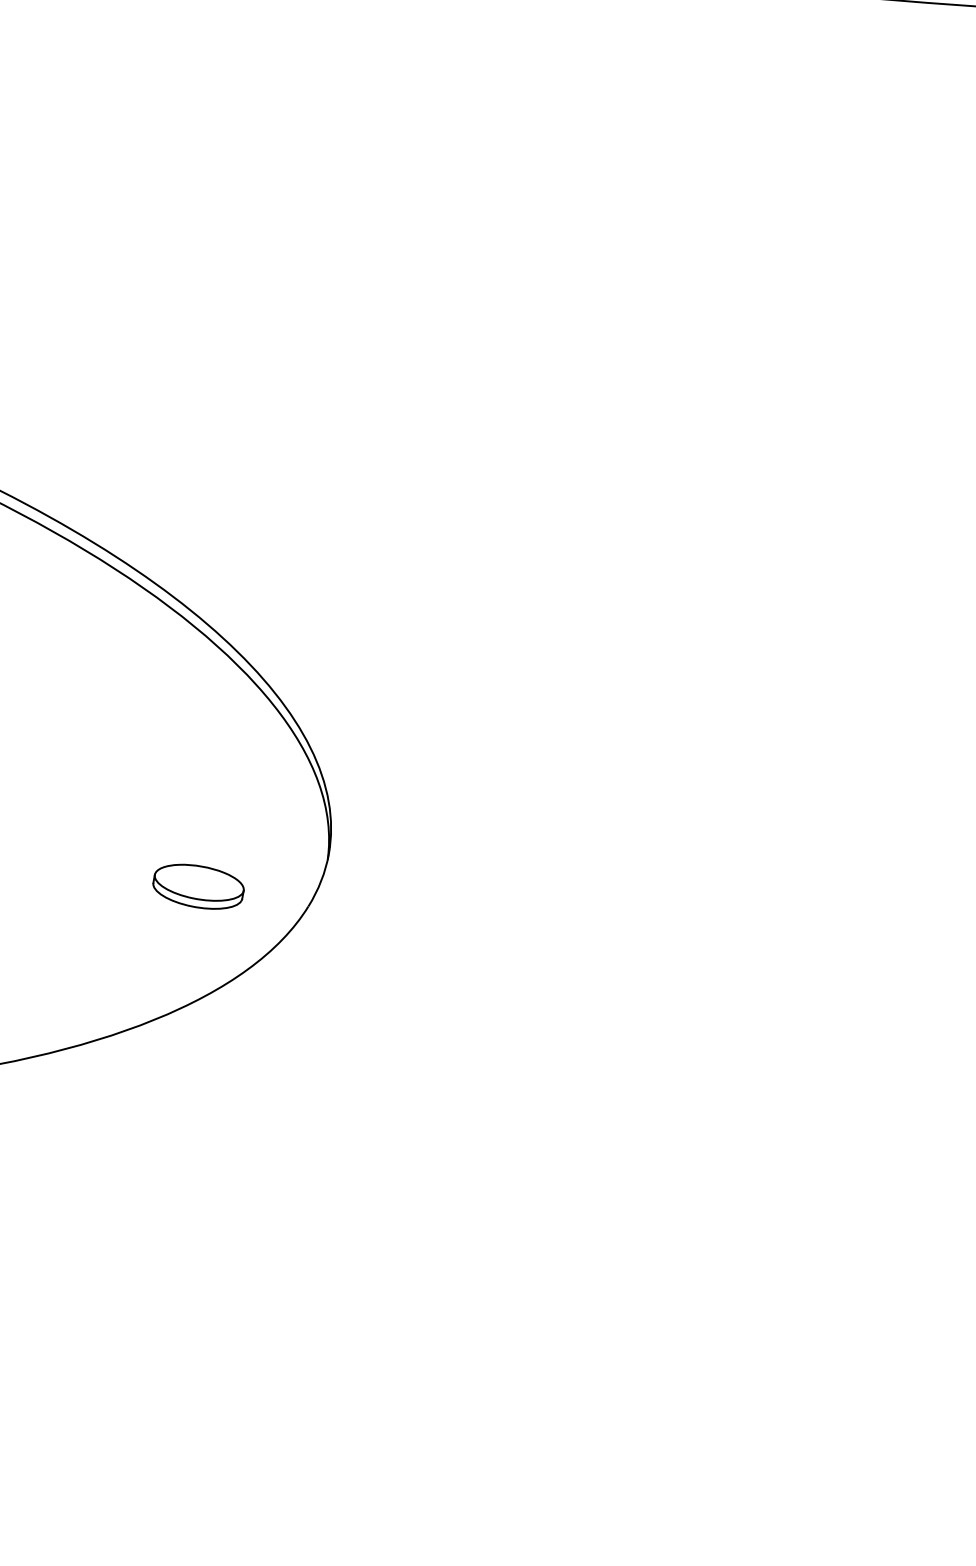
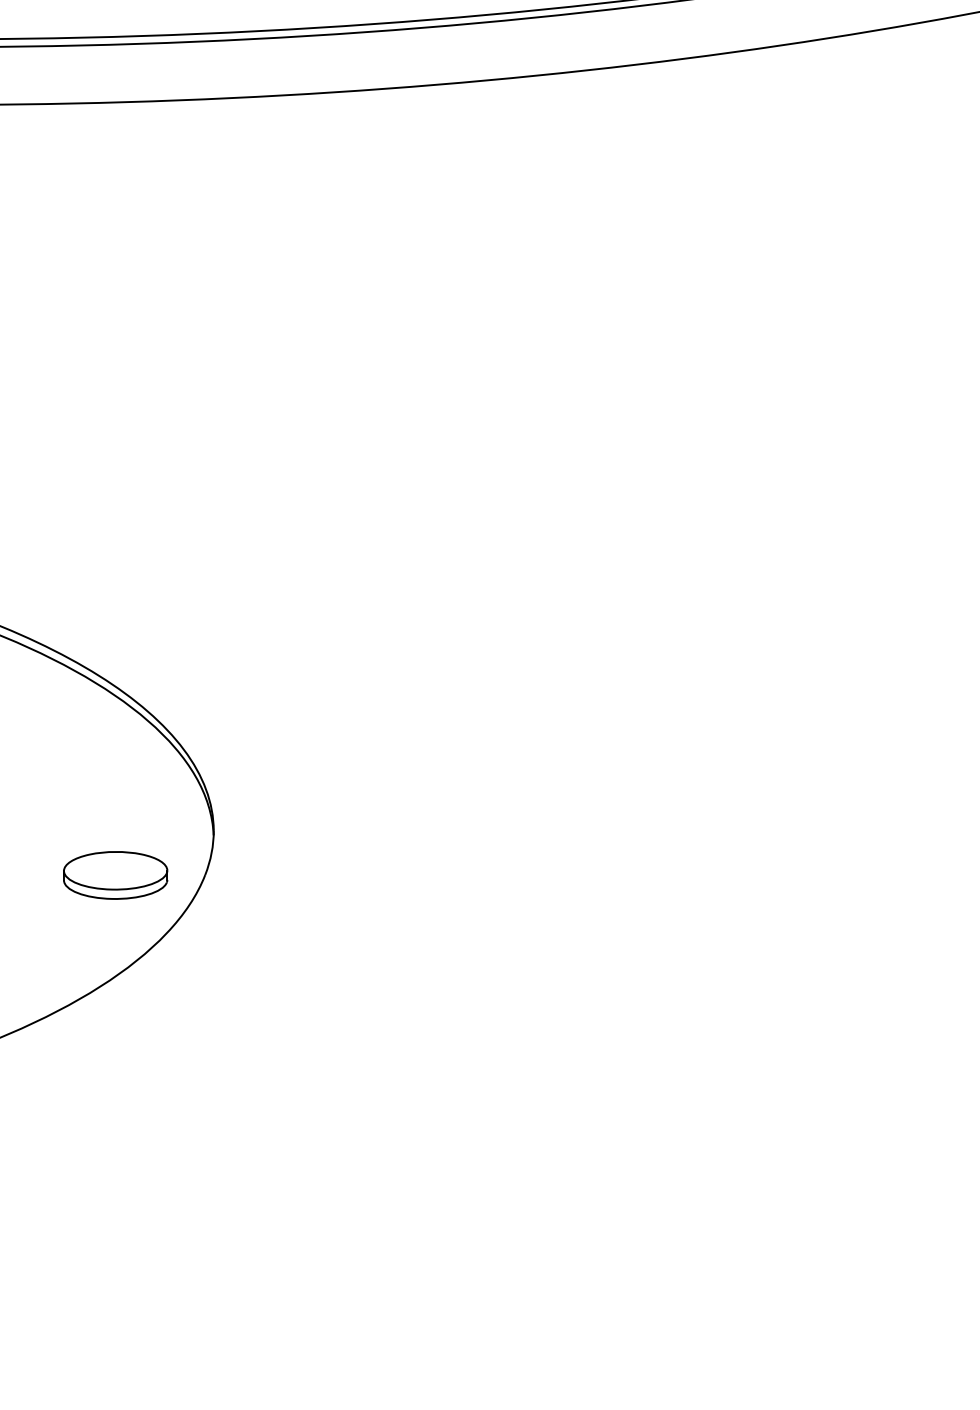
part: (198, 886) -> (115, 875), size x1.43

